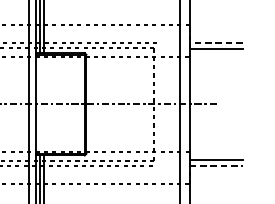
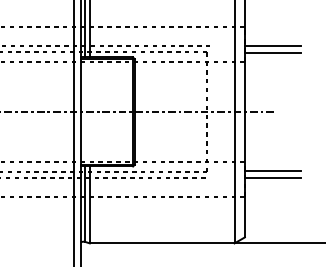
line: (215, 42) -> (272, 46), dashed -> solid
line: (216, 165) -> (273, 177), dashed -> solid

